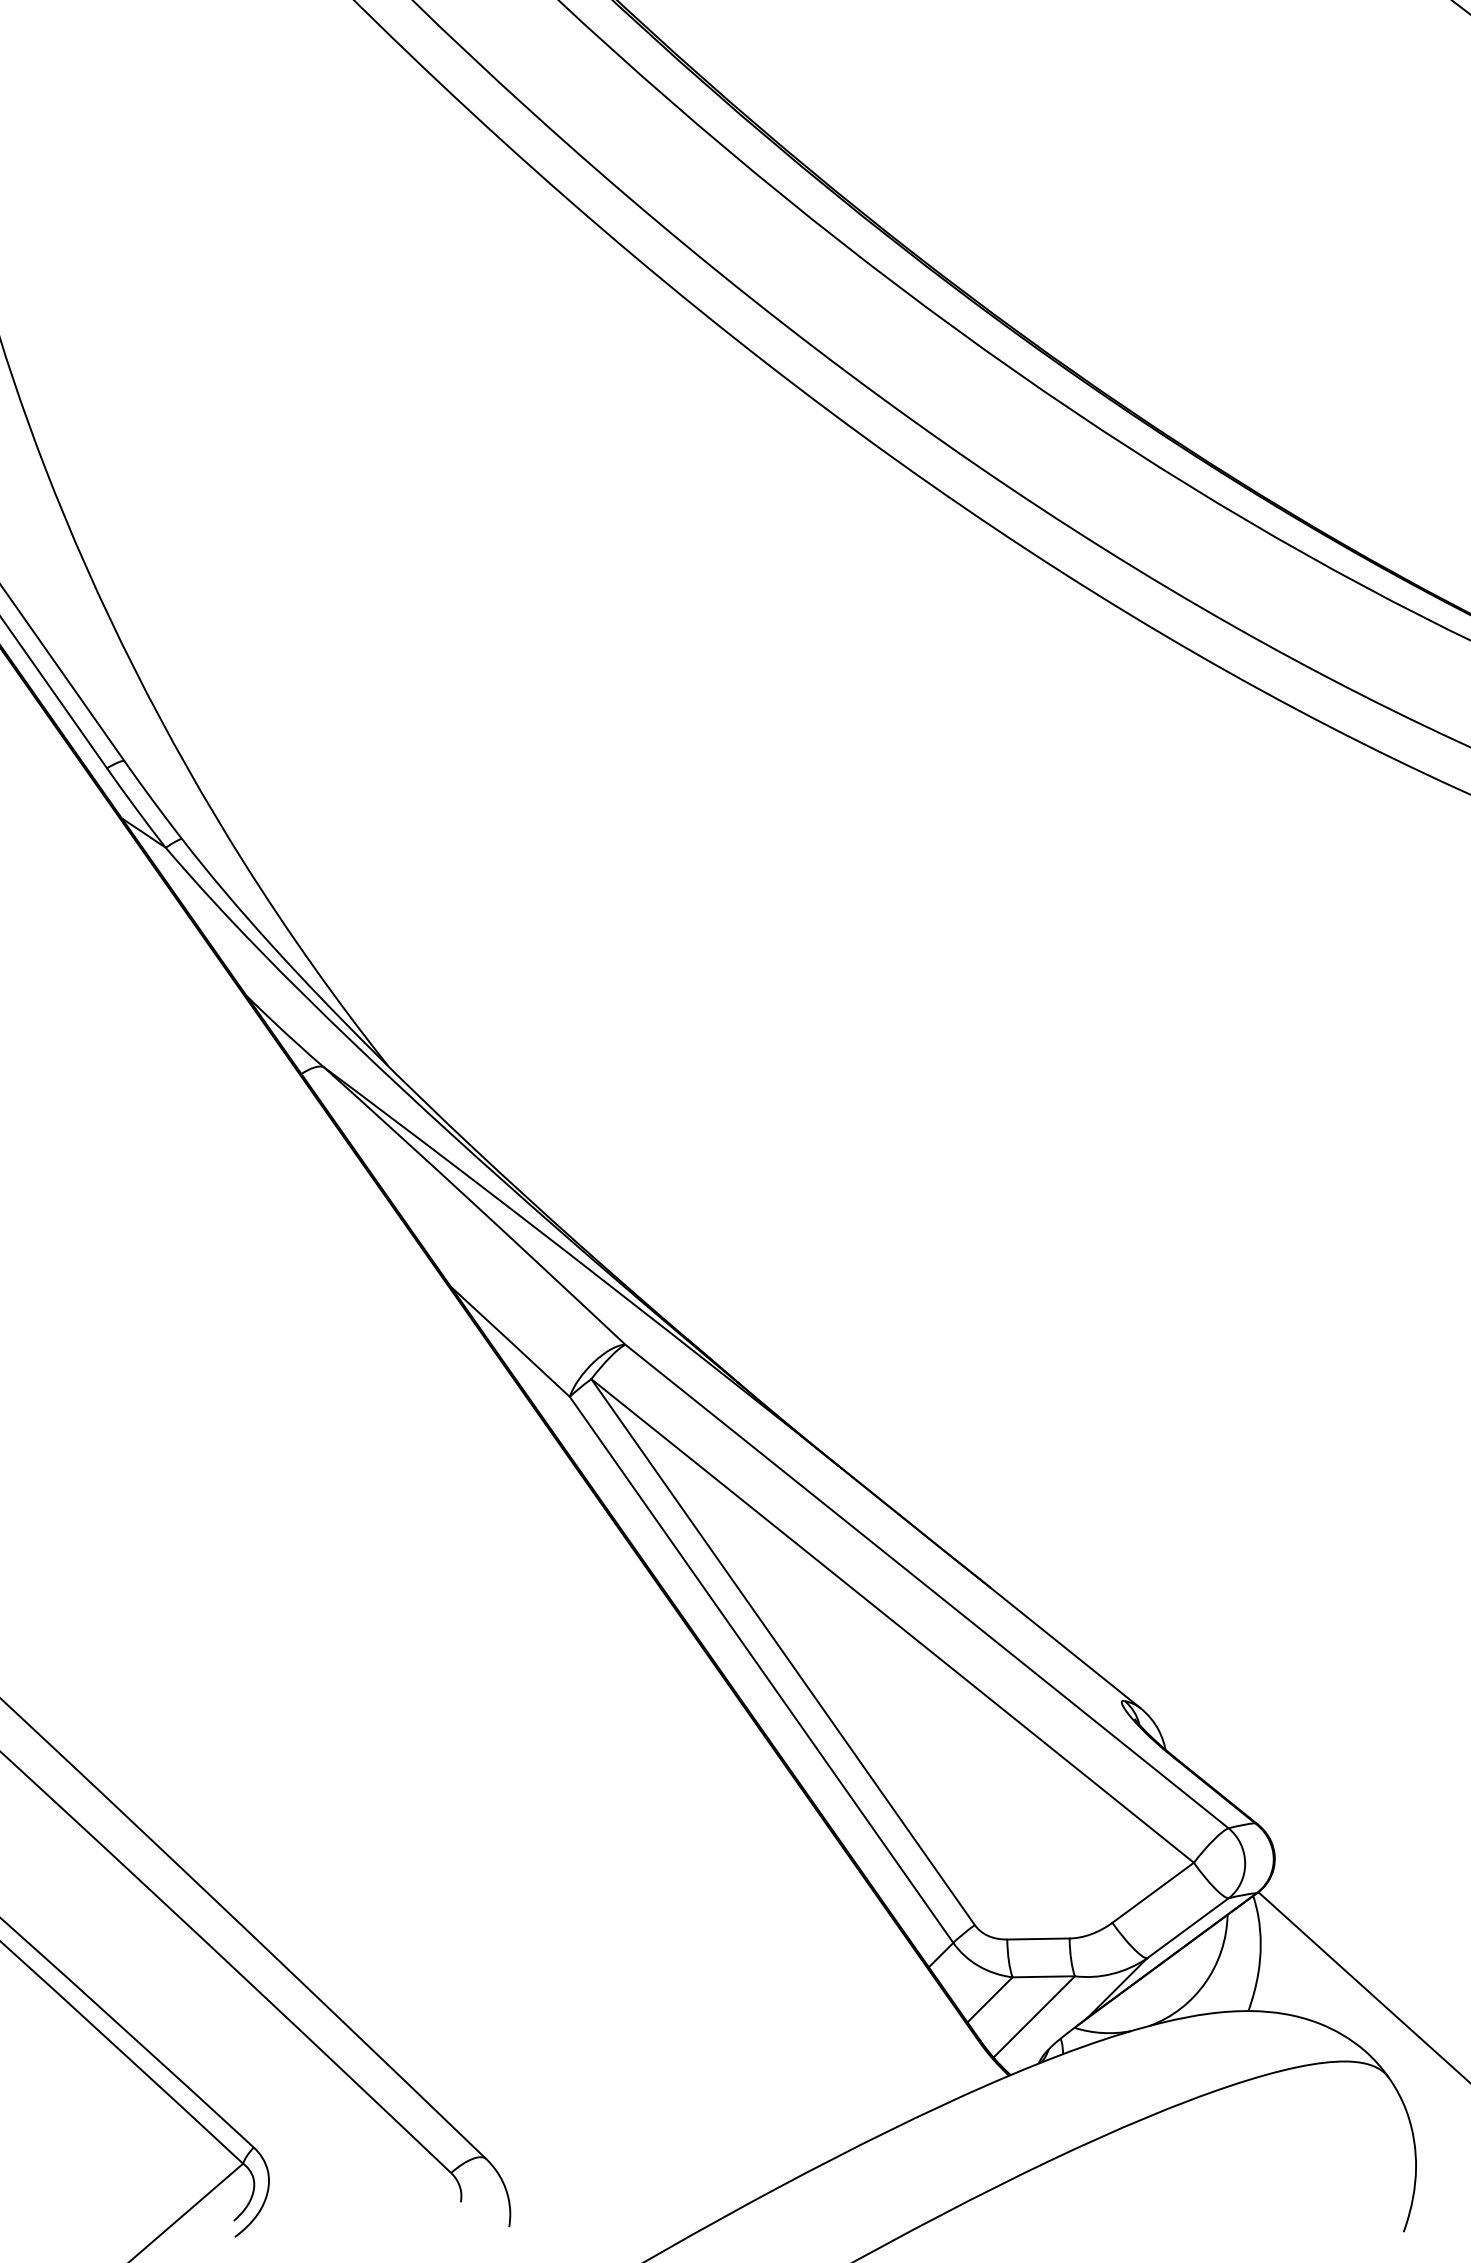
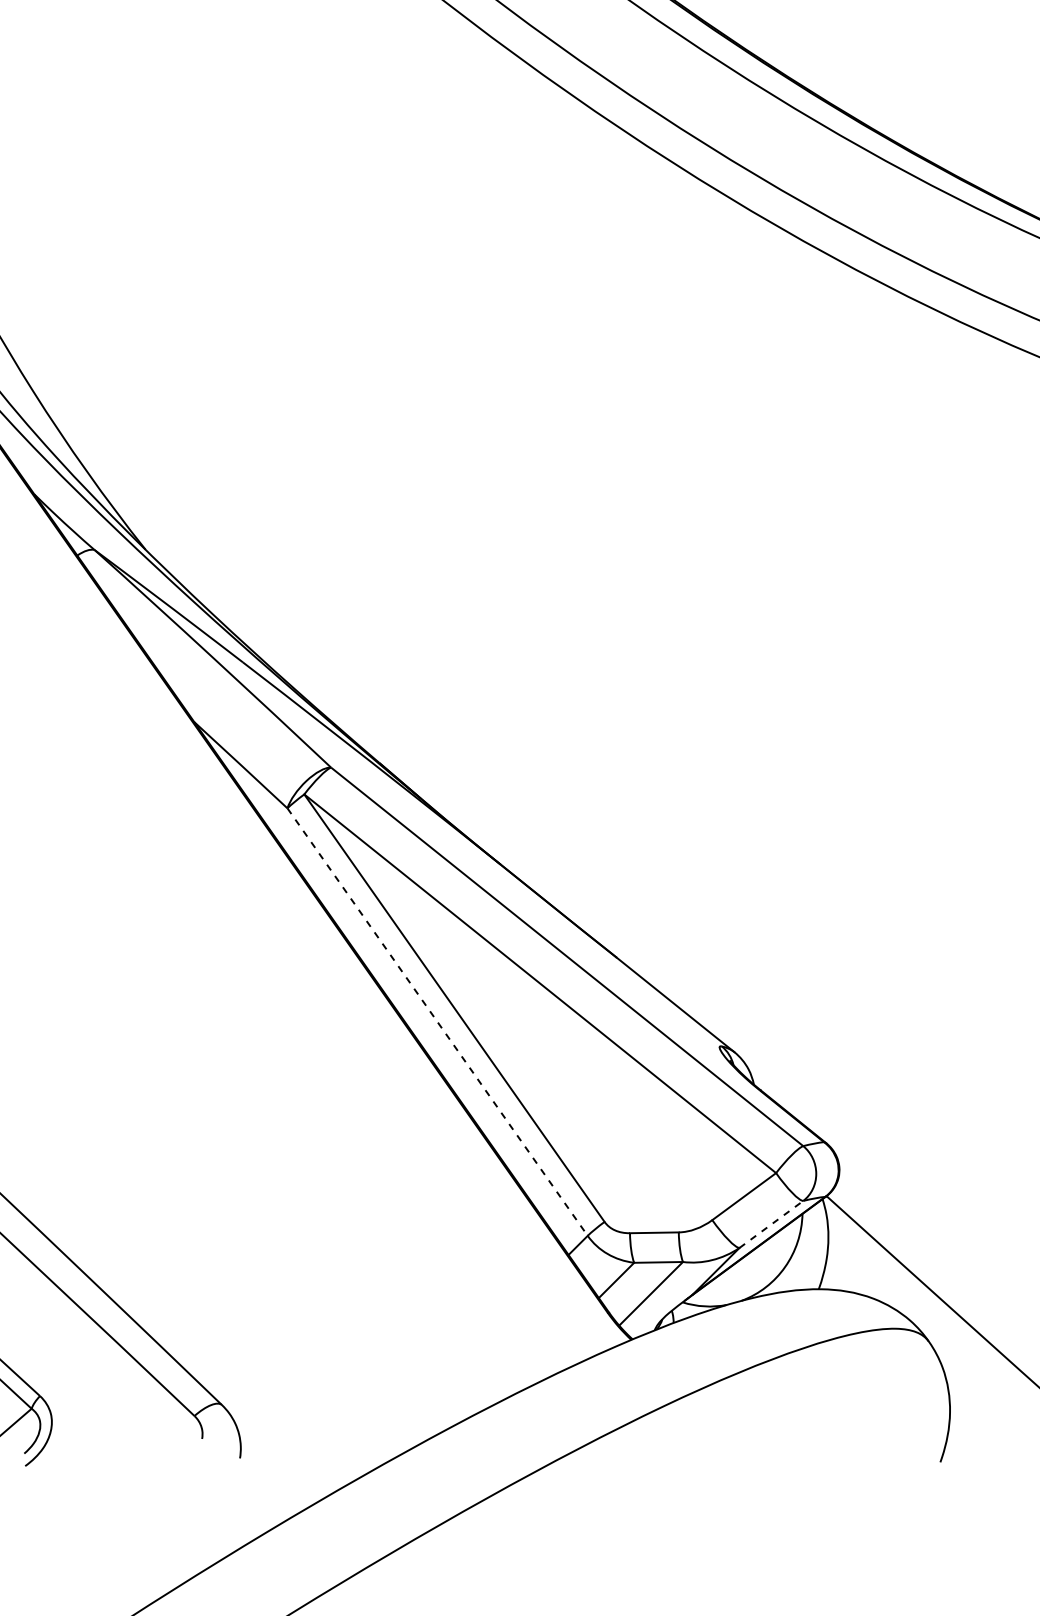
line: (761, 1669) -> (437, 1021), solid -> dashed
line: (1187, 1928) -> (771, 1224), solid -> dashed

